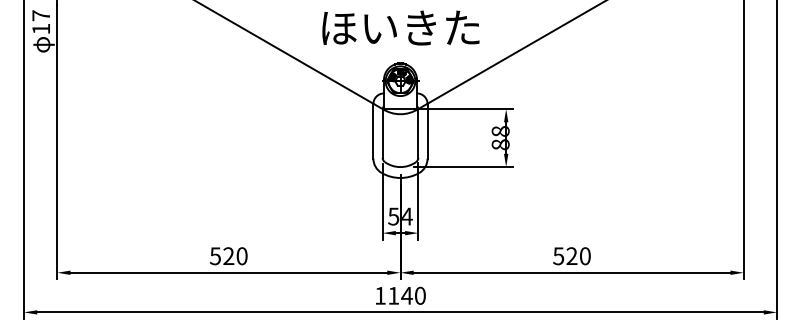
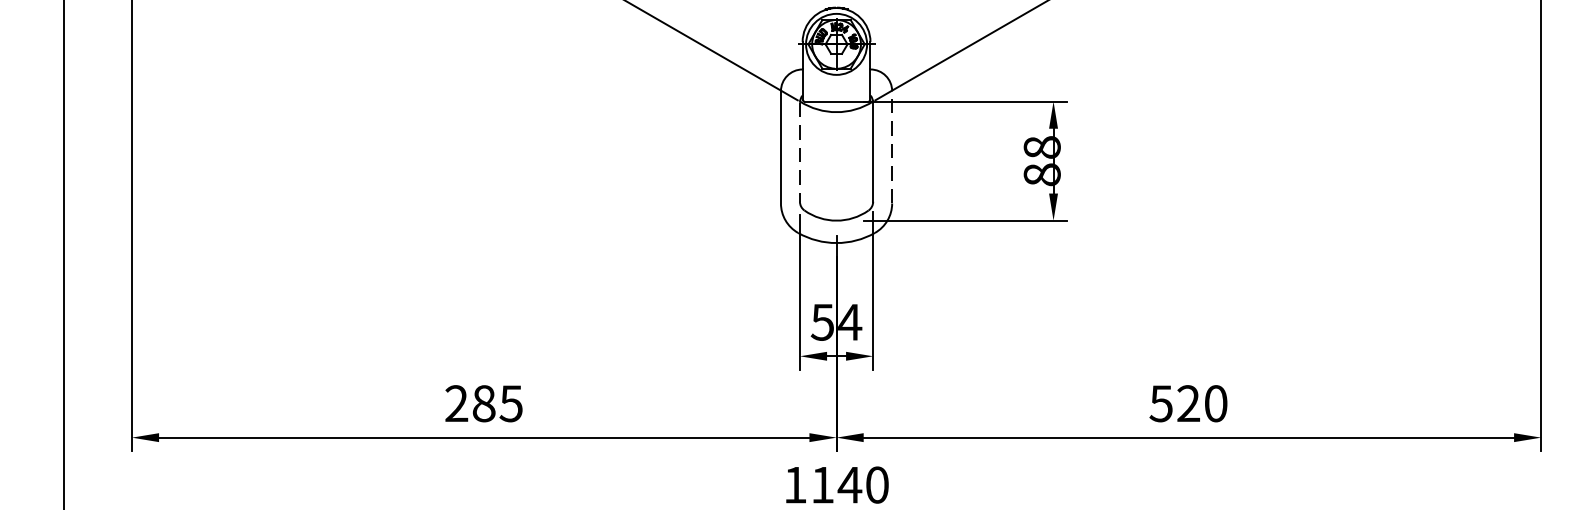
line: (427, 130) -> (892, 145), solid -> dashed
line: (382, 134) -> (799, 153), solid -> dashed
text: (228, 256) -> (483, 404), 520 -> 285

